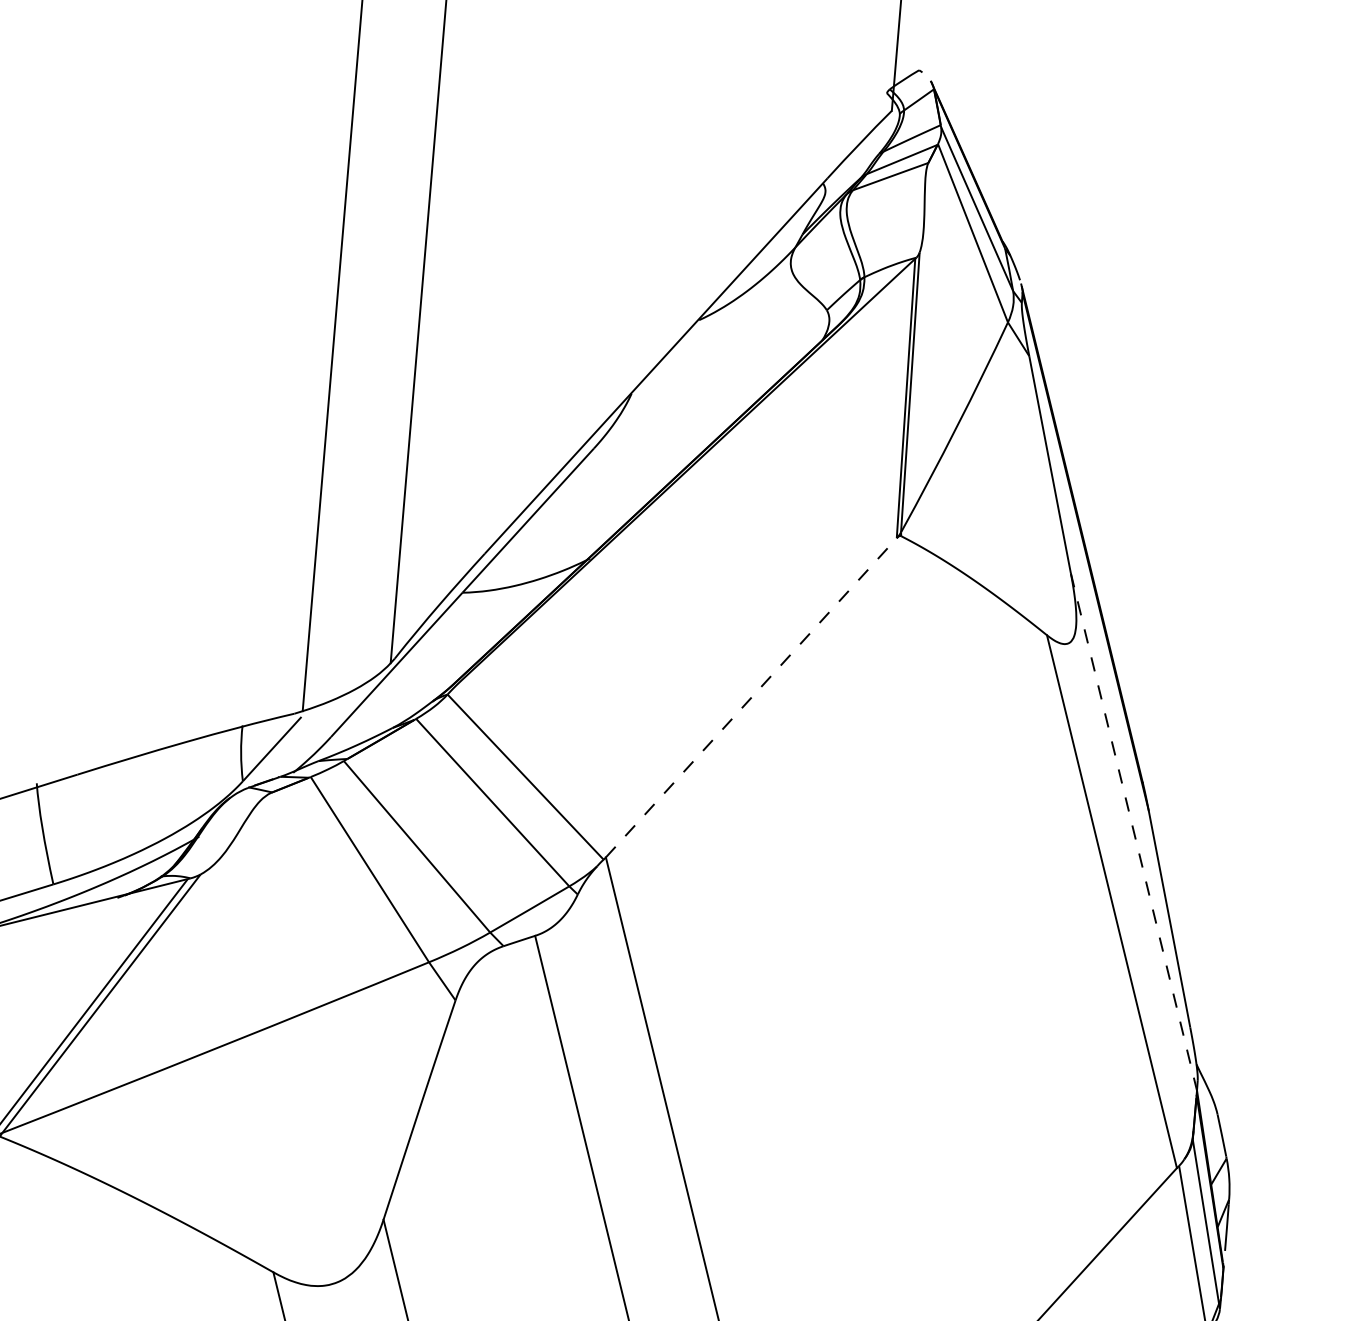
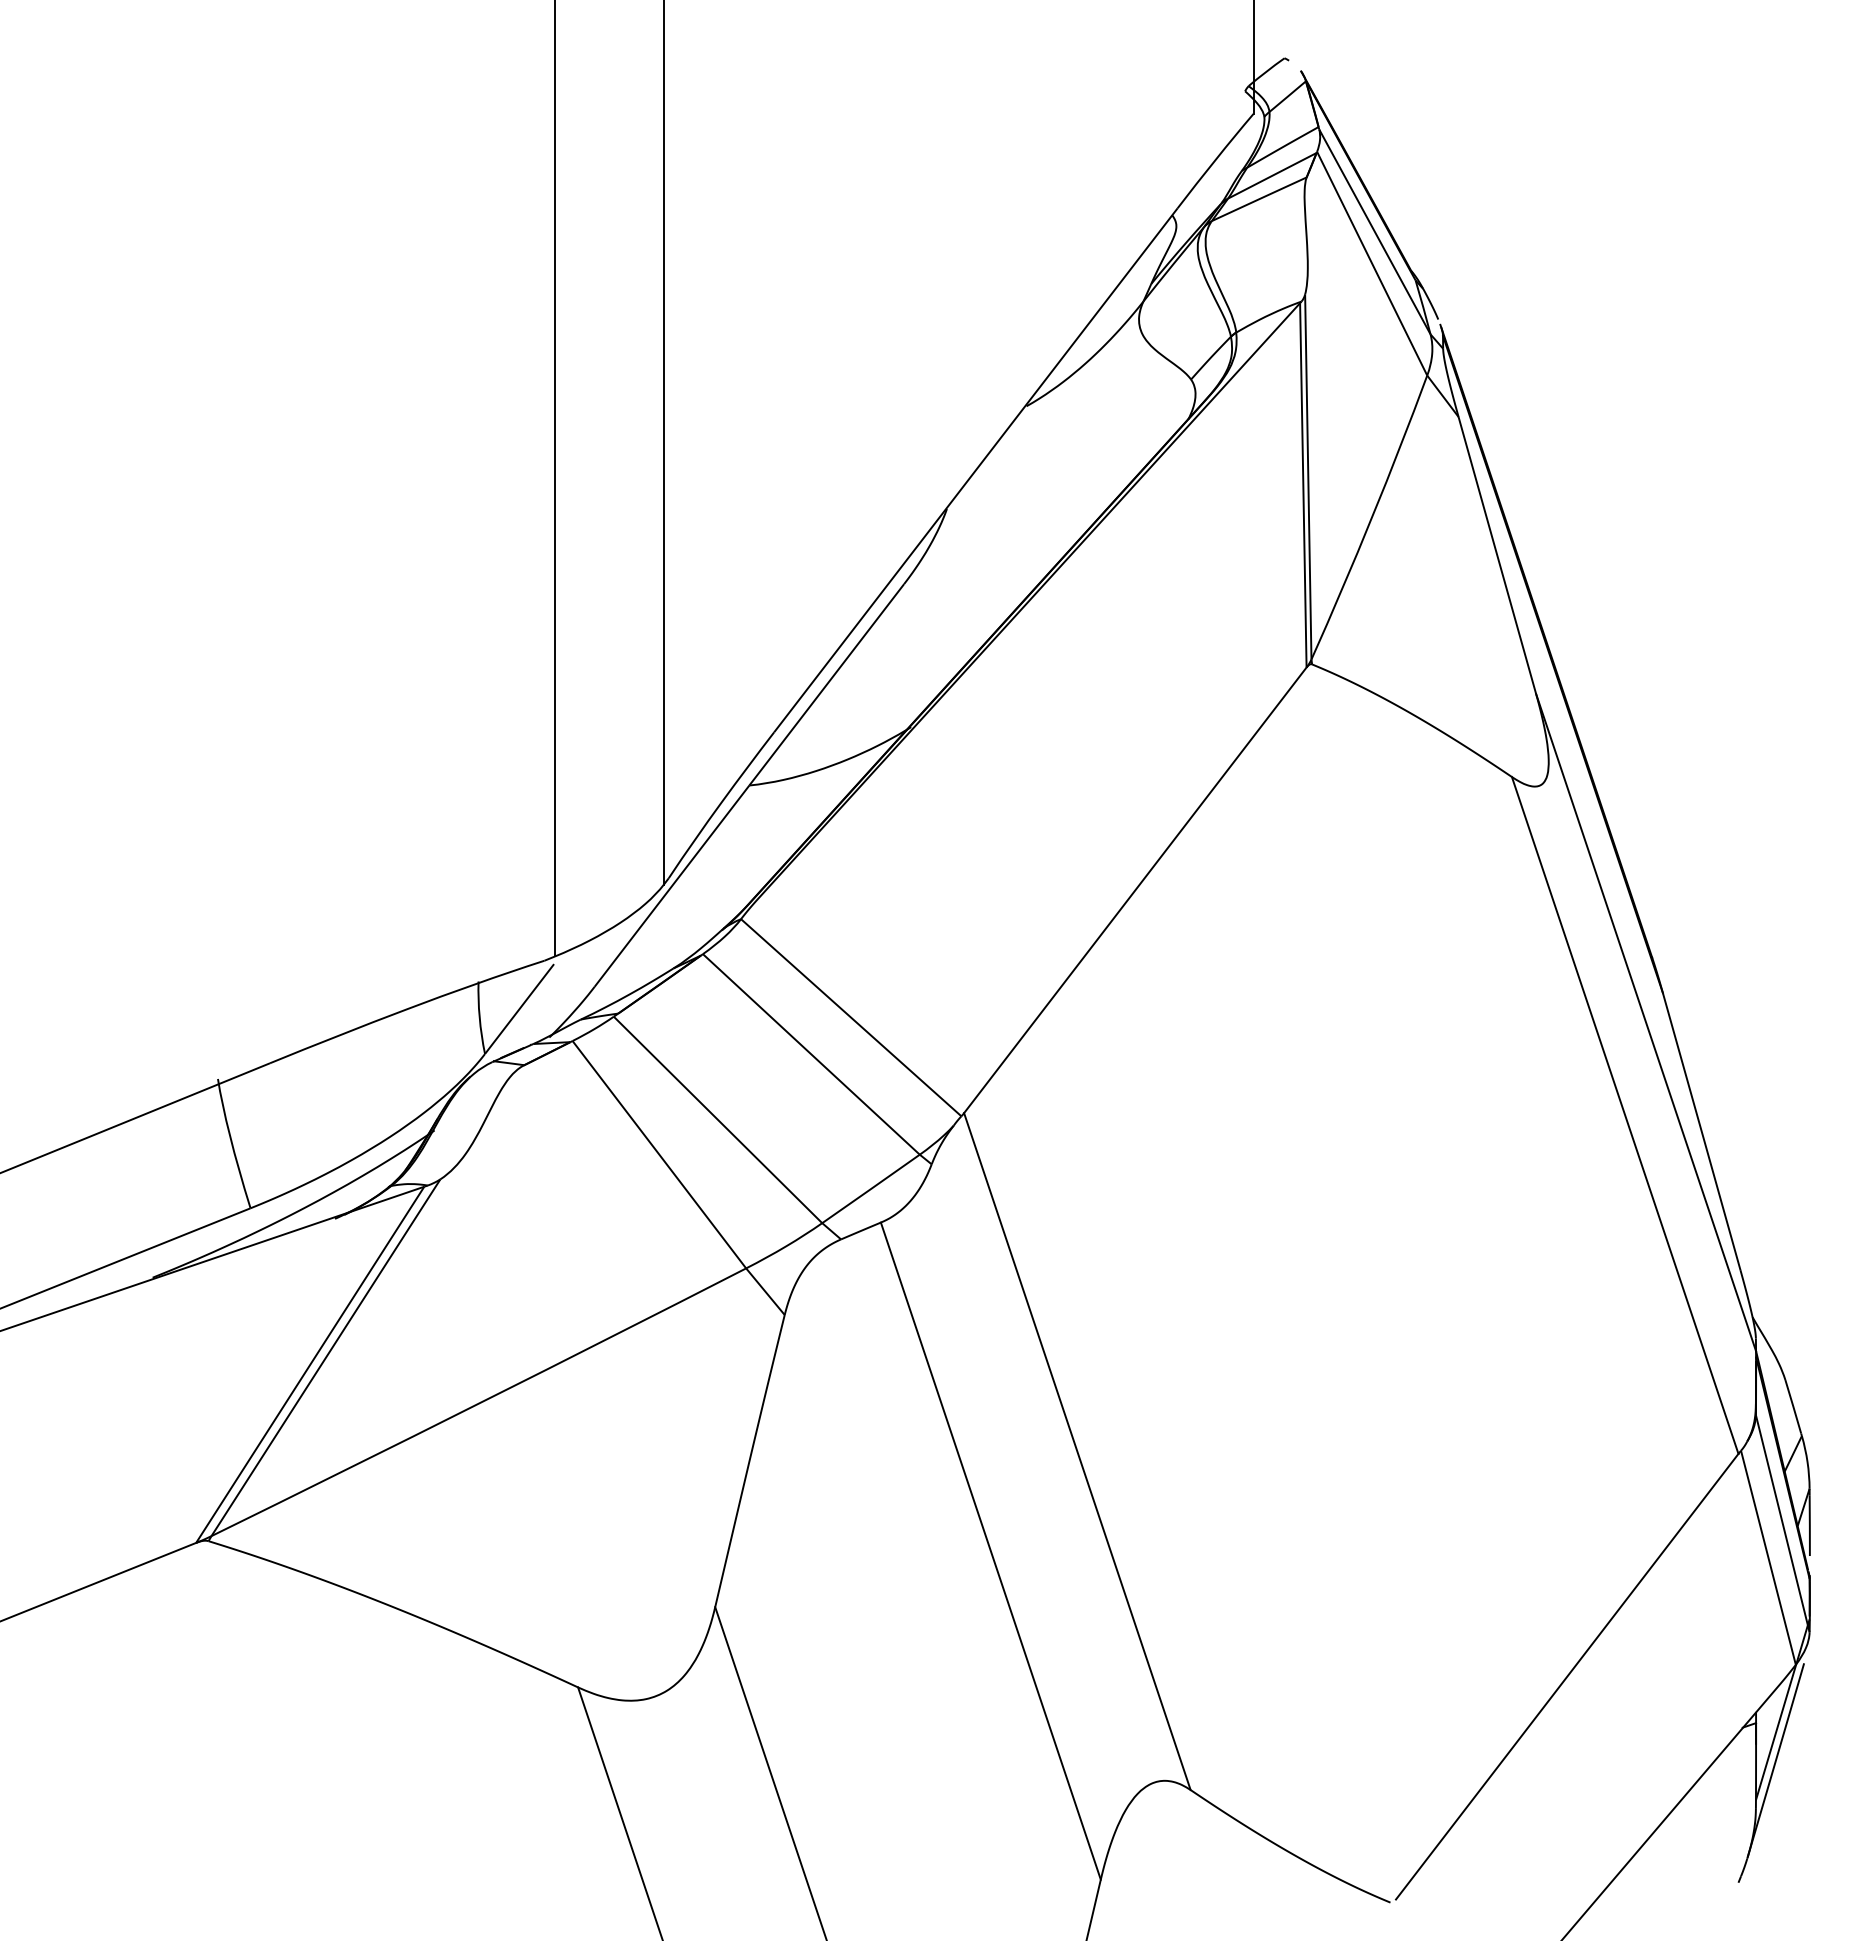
line: (751, 697) -> (1135, 889), dashed -> solid
line: (1134, 832) -> (1646, 1023), dashed -> solid

